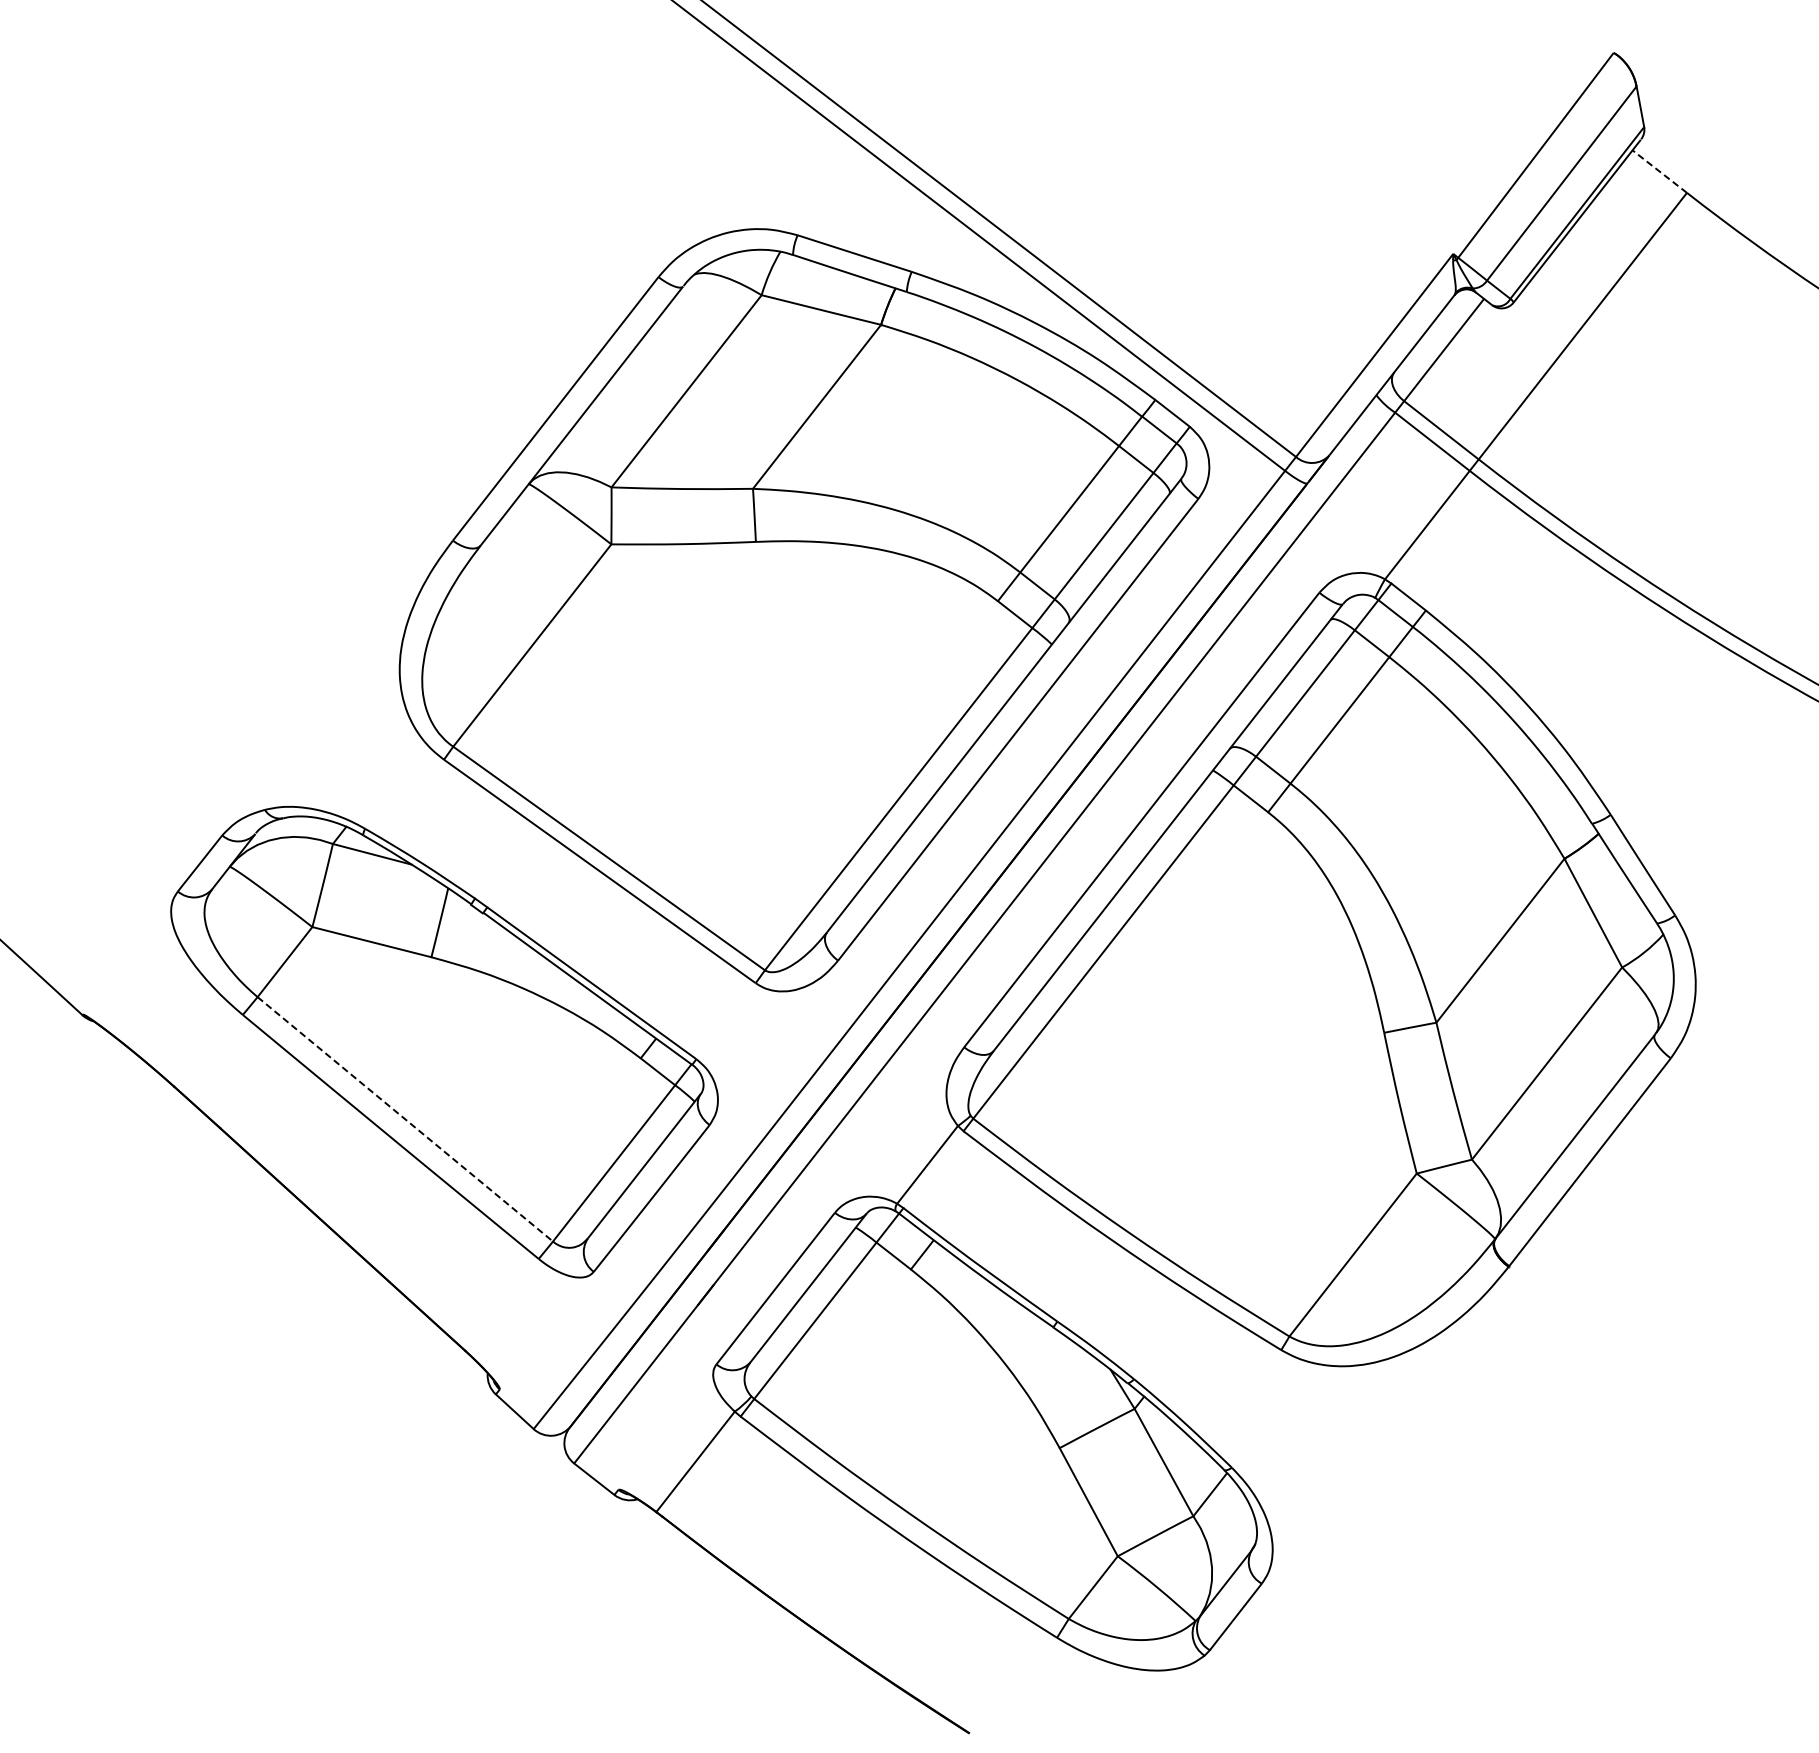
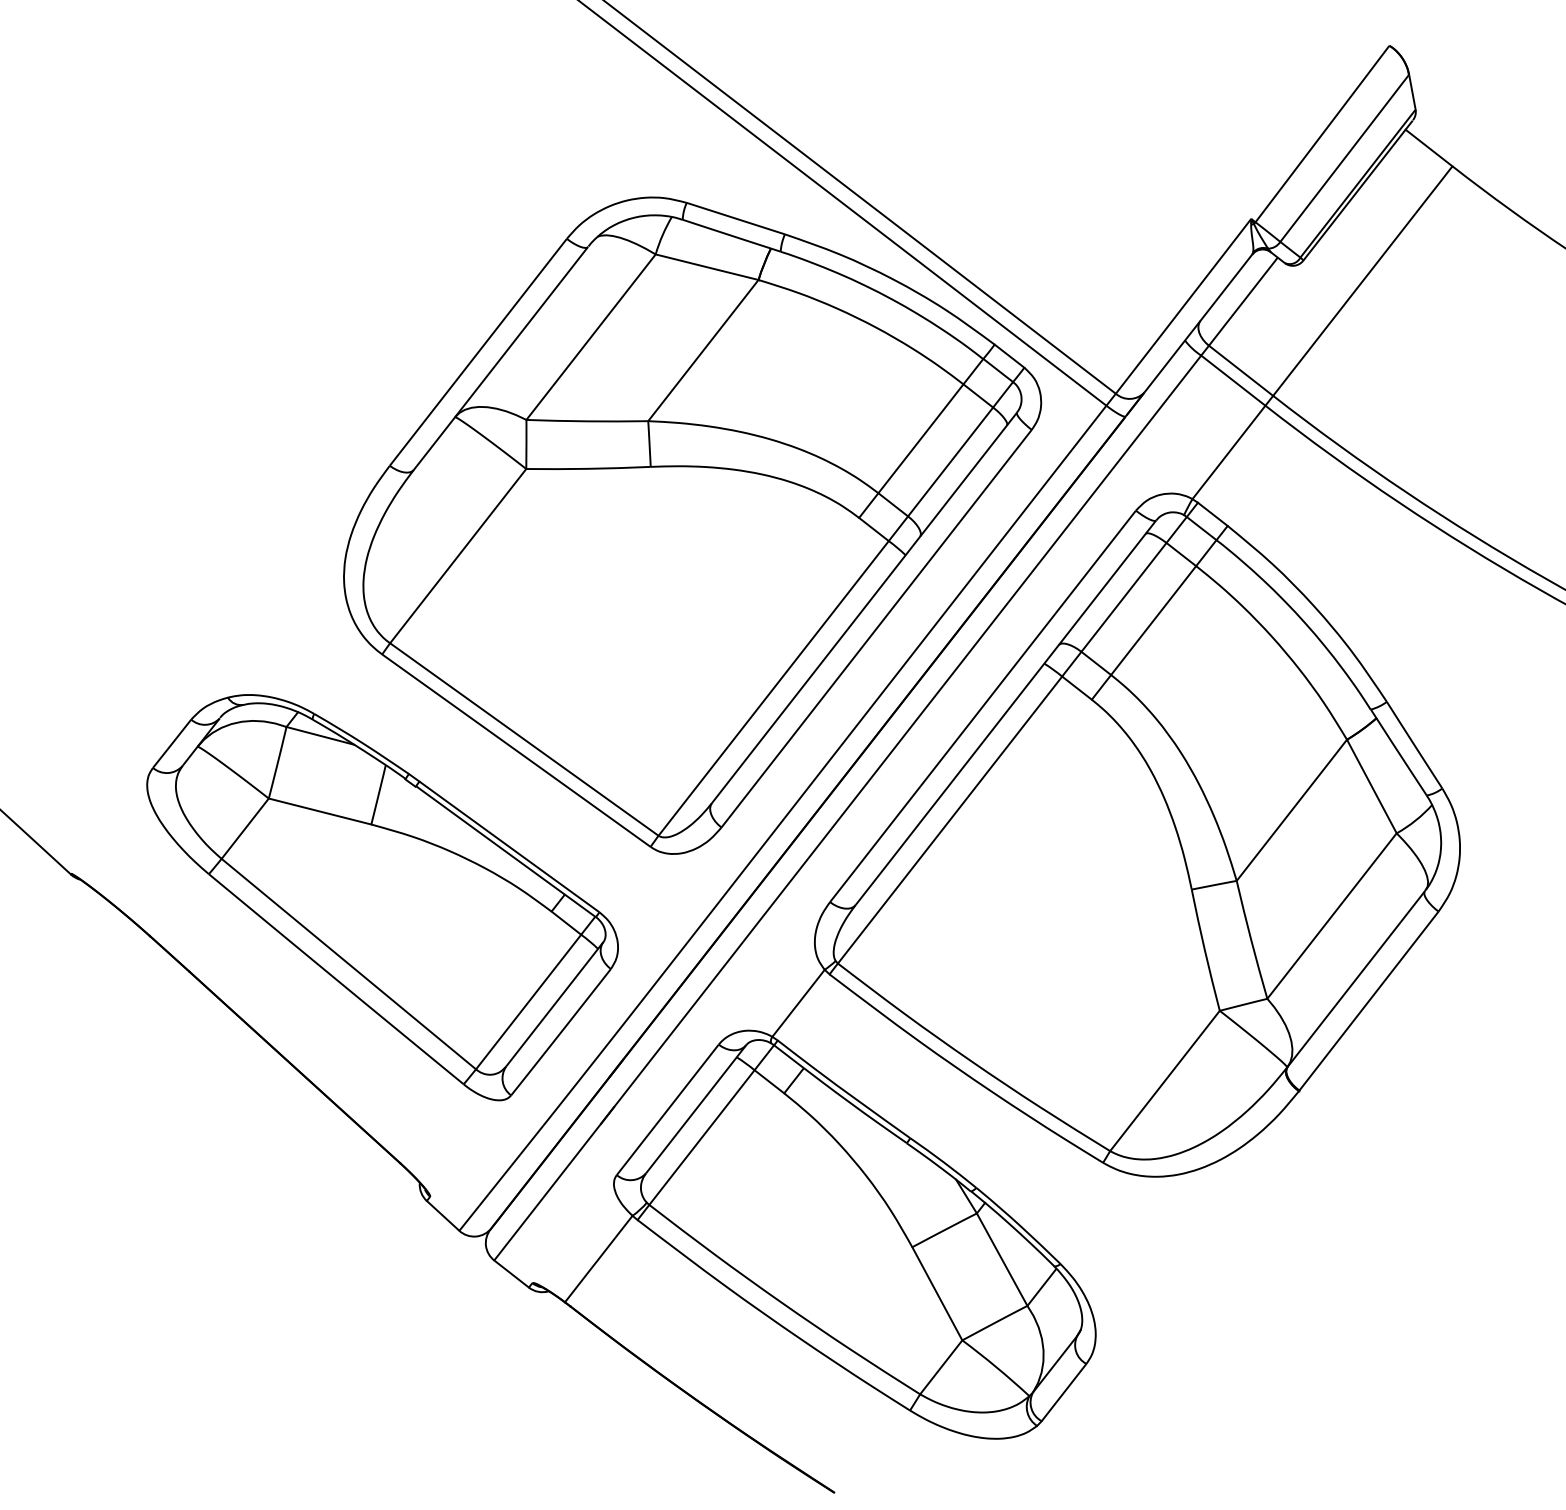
line: (1659, 171) -> (1428, 147), dashed -> solid
line: (405, 1119) -> (349, 964), dashed -> solid

